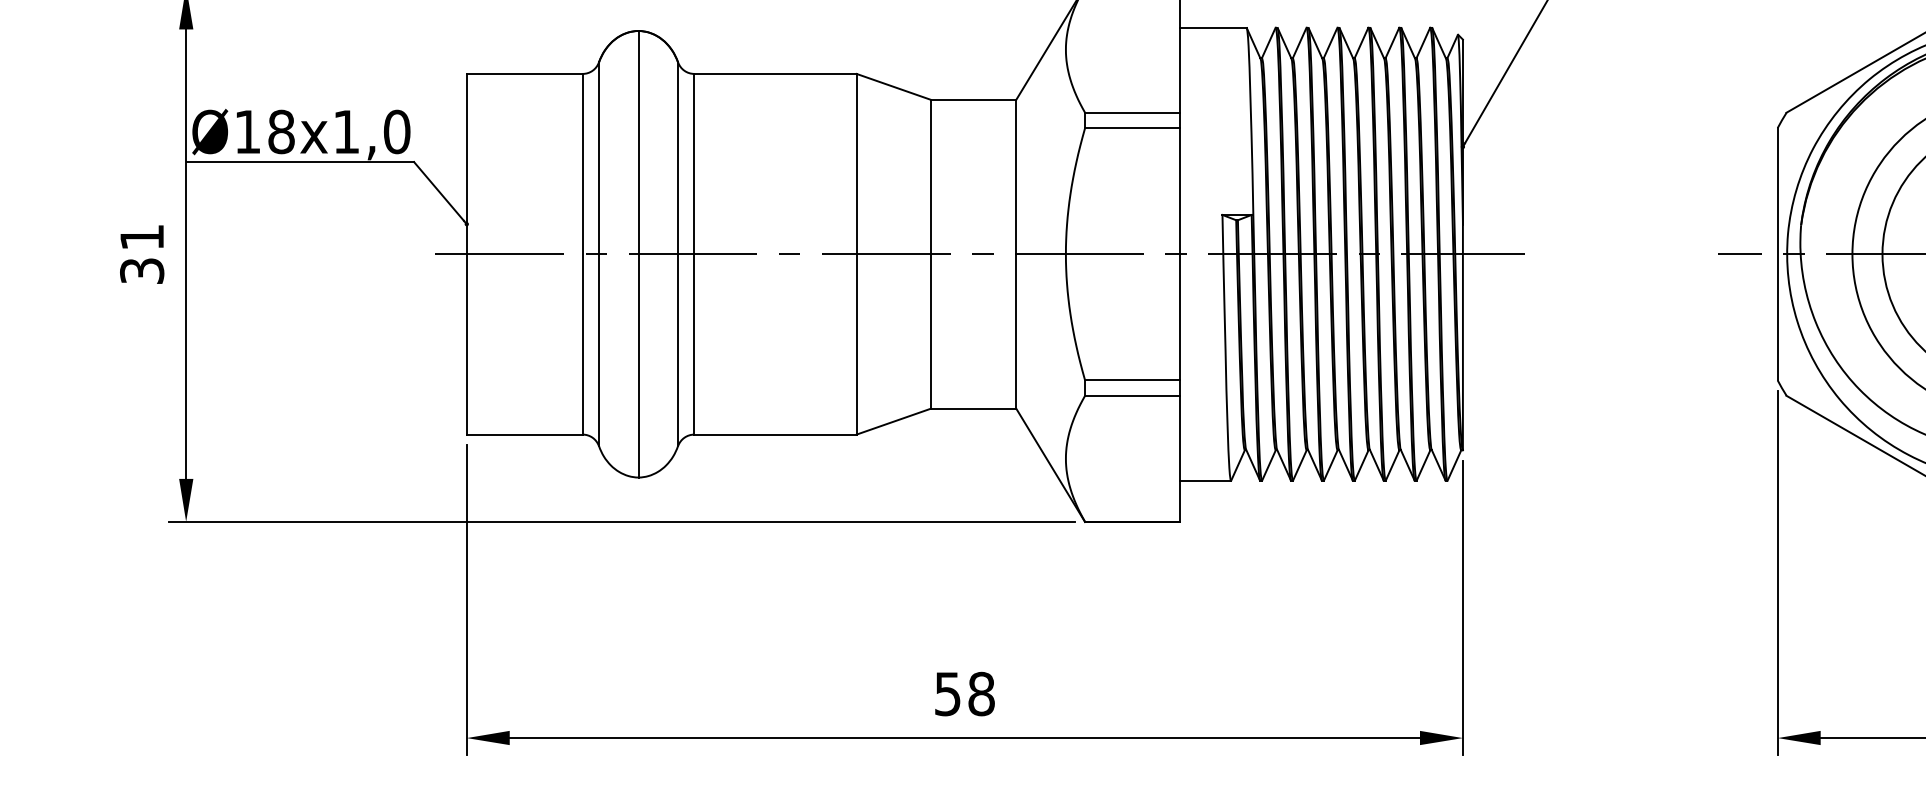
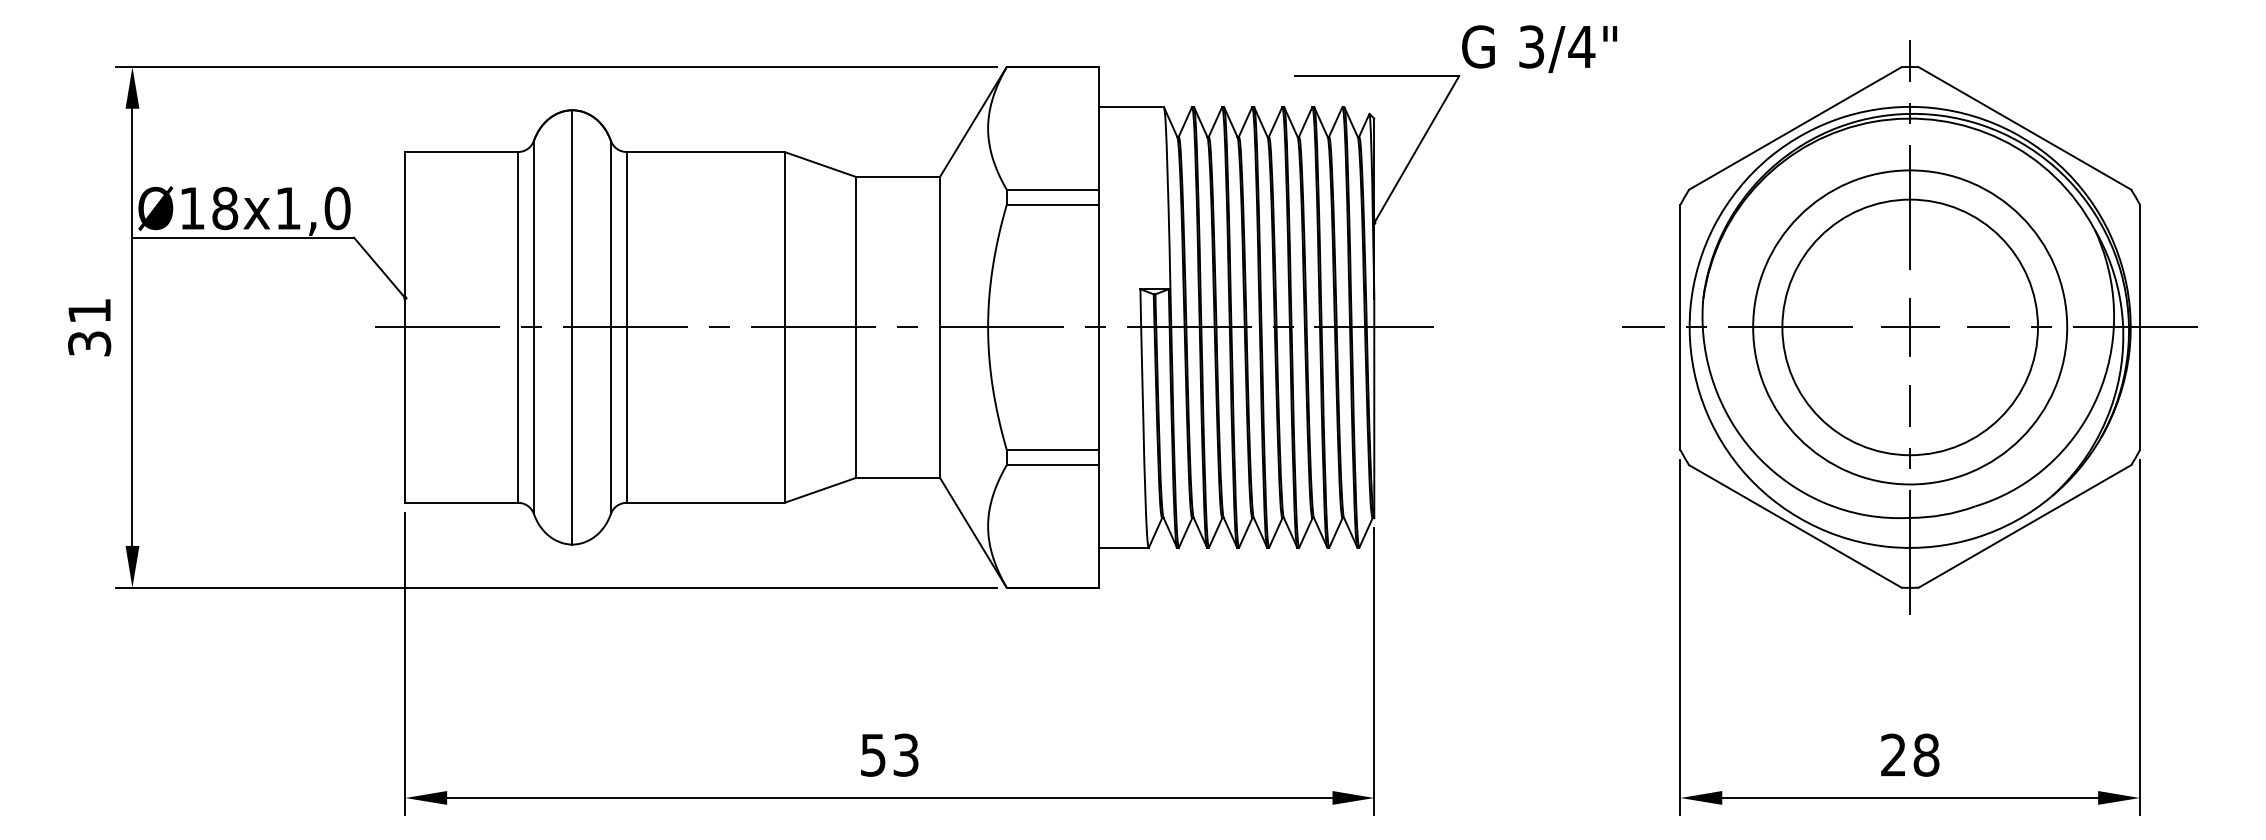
text: (981, 693) -> (906, 754), 58 -> 53

